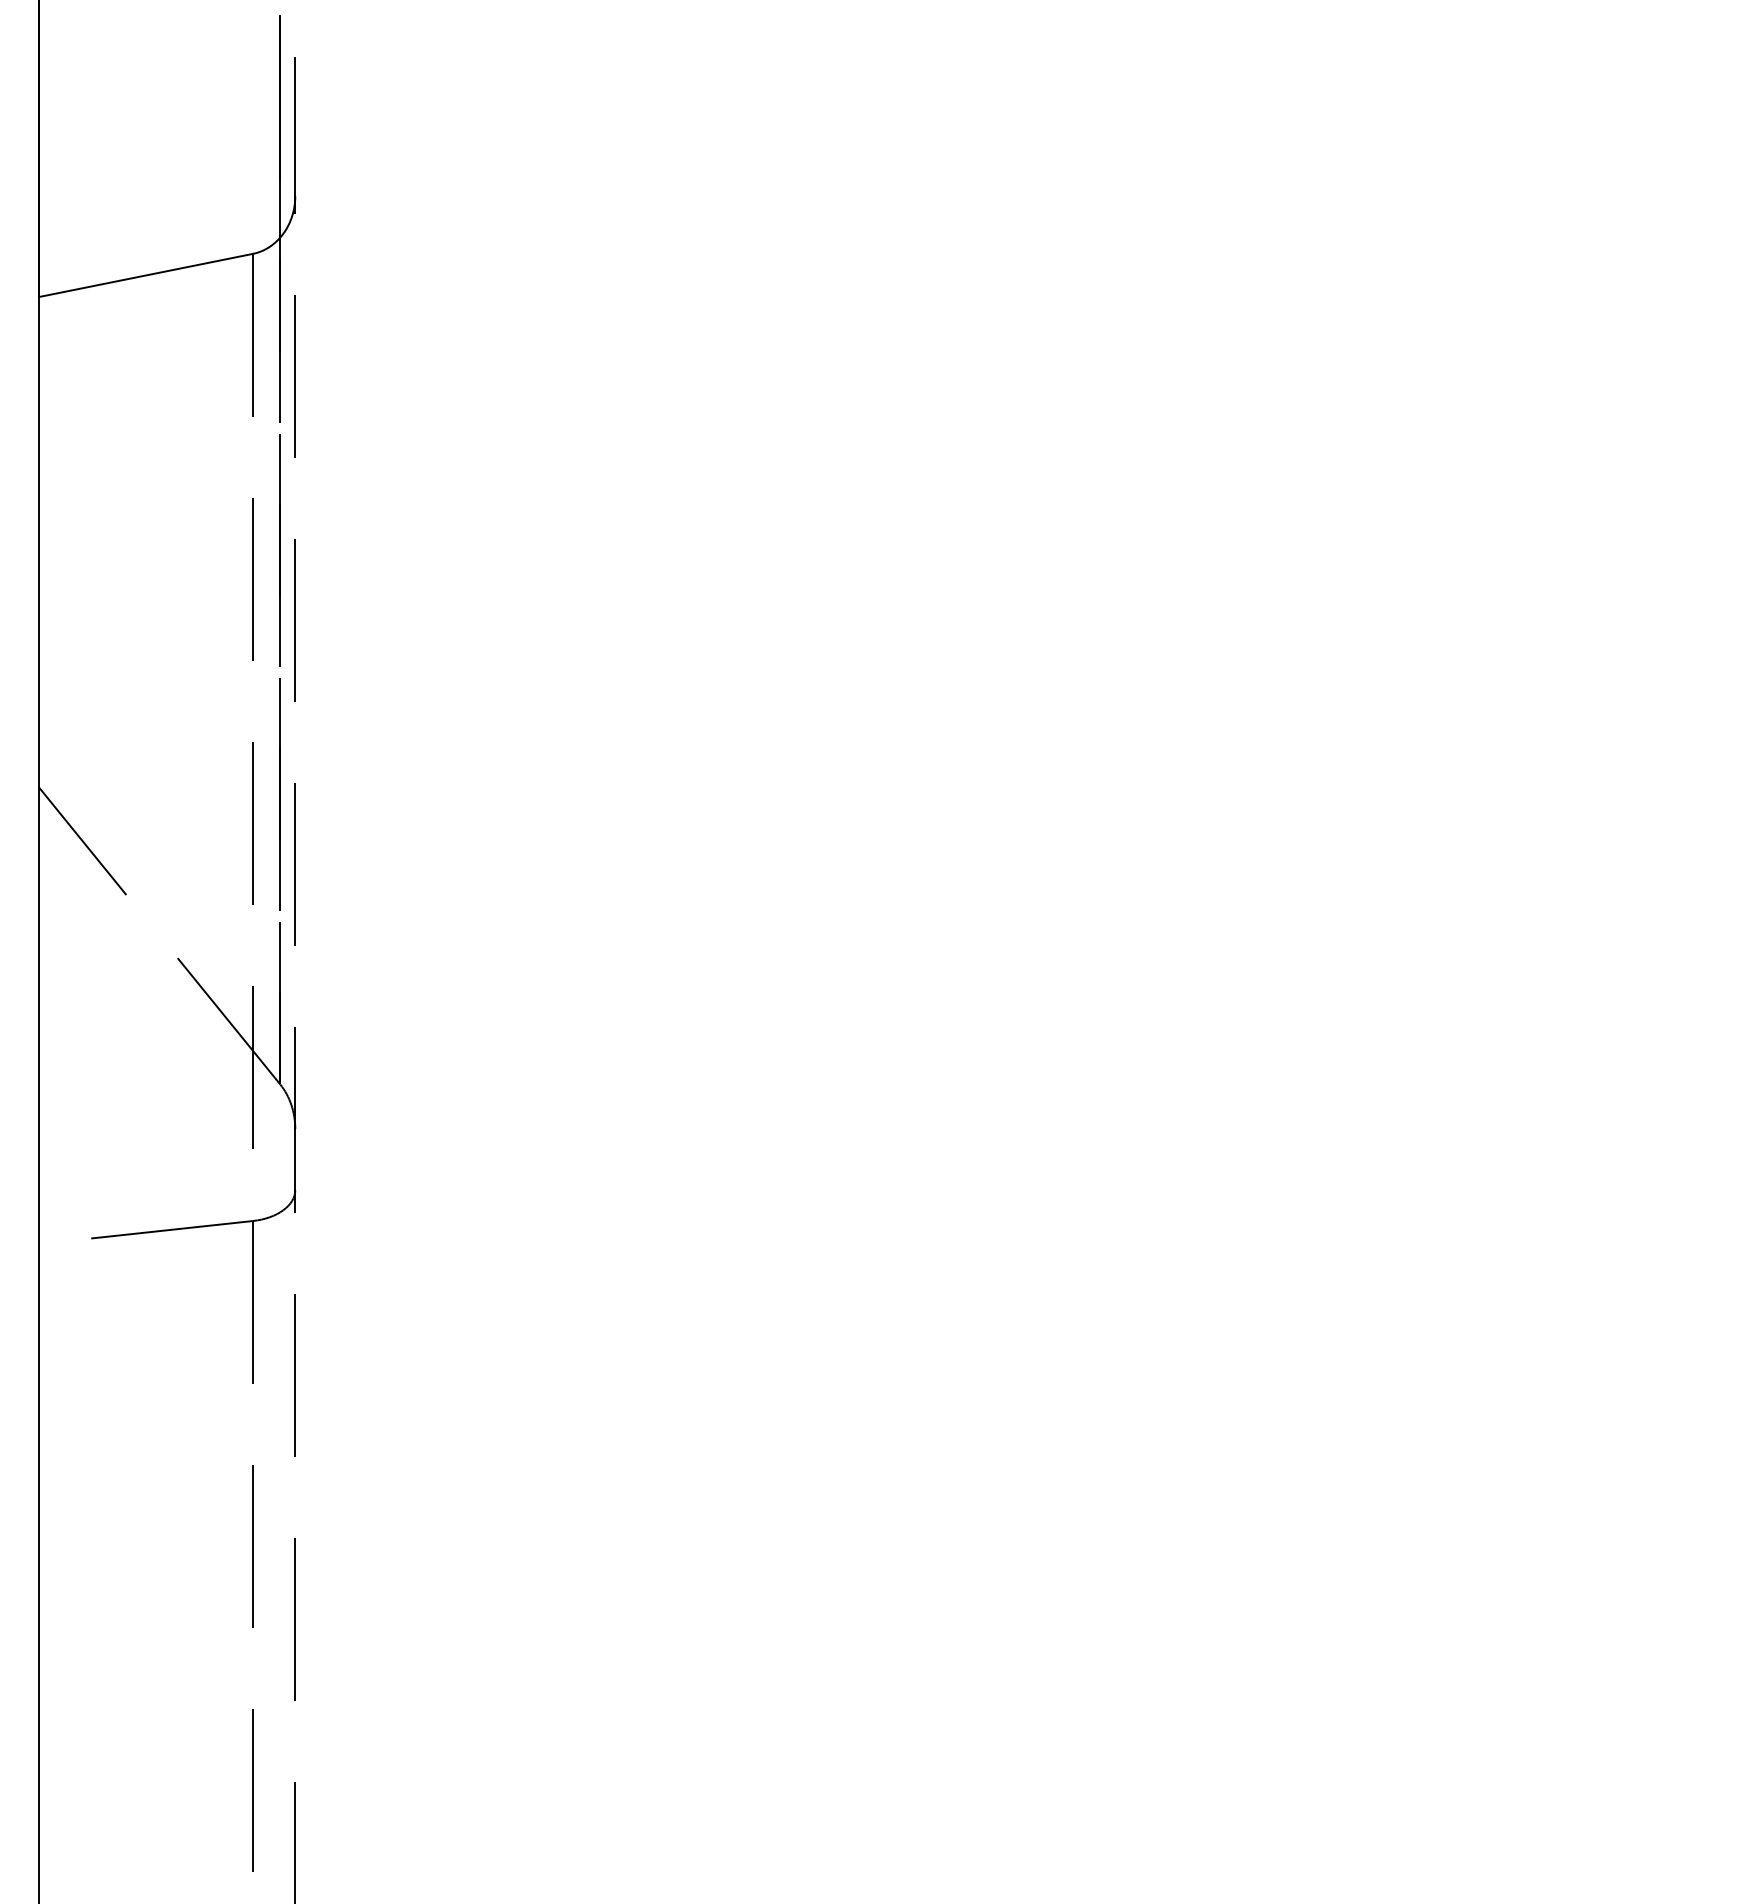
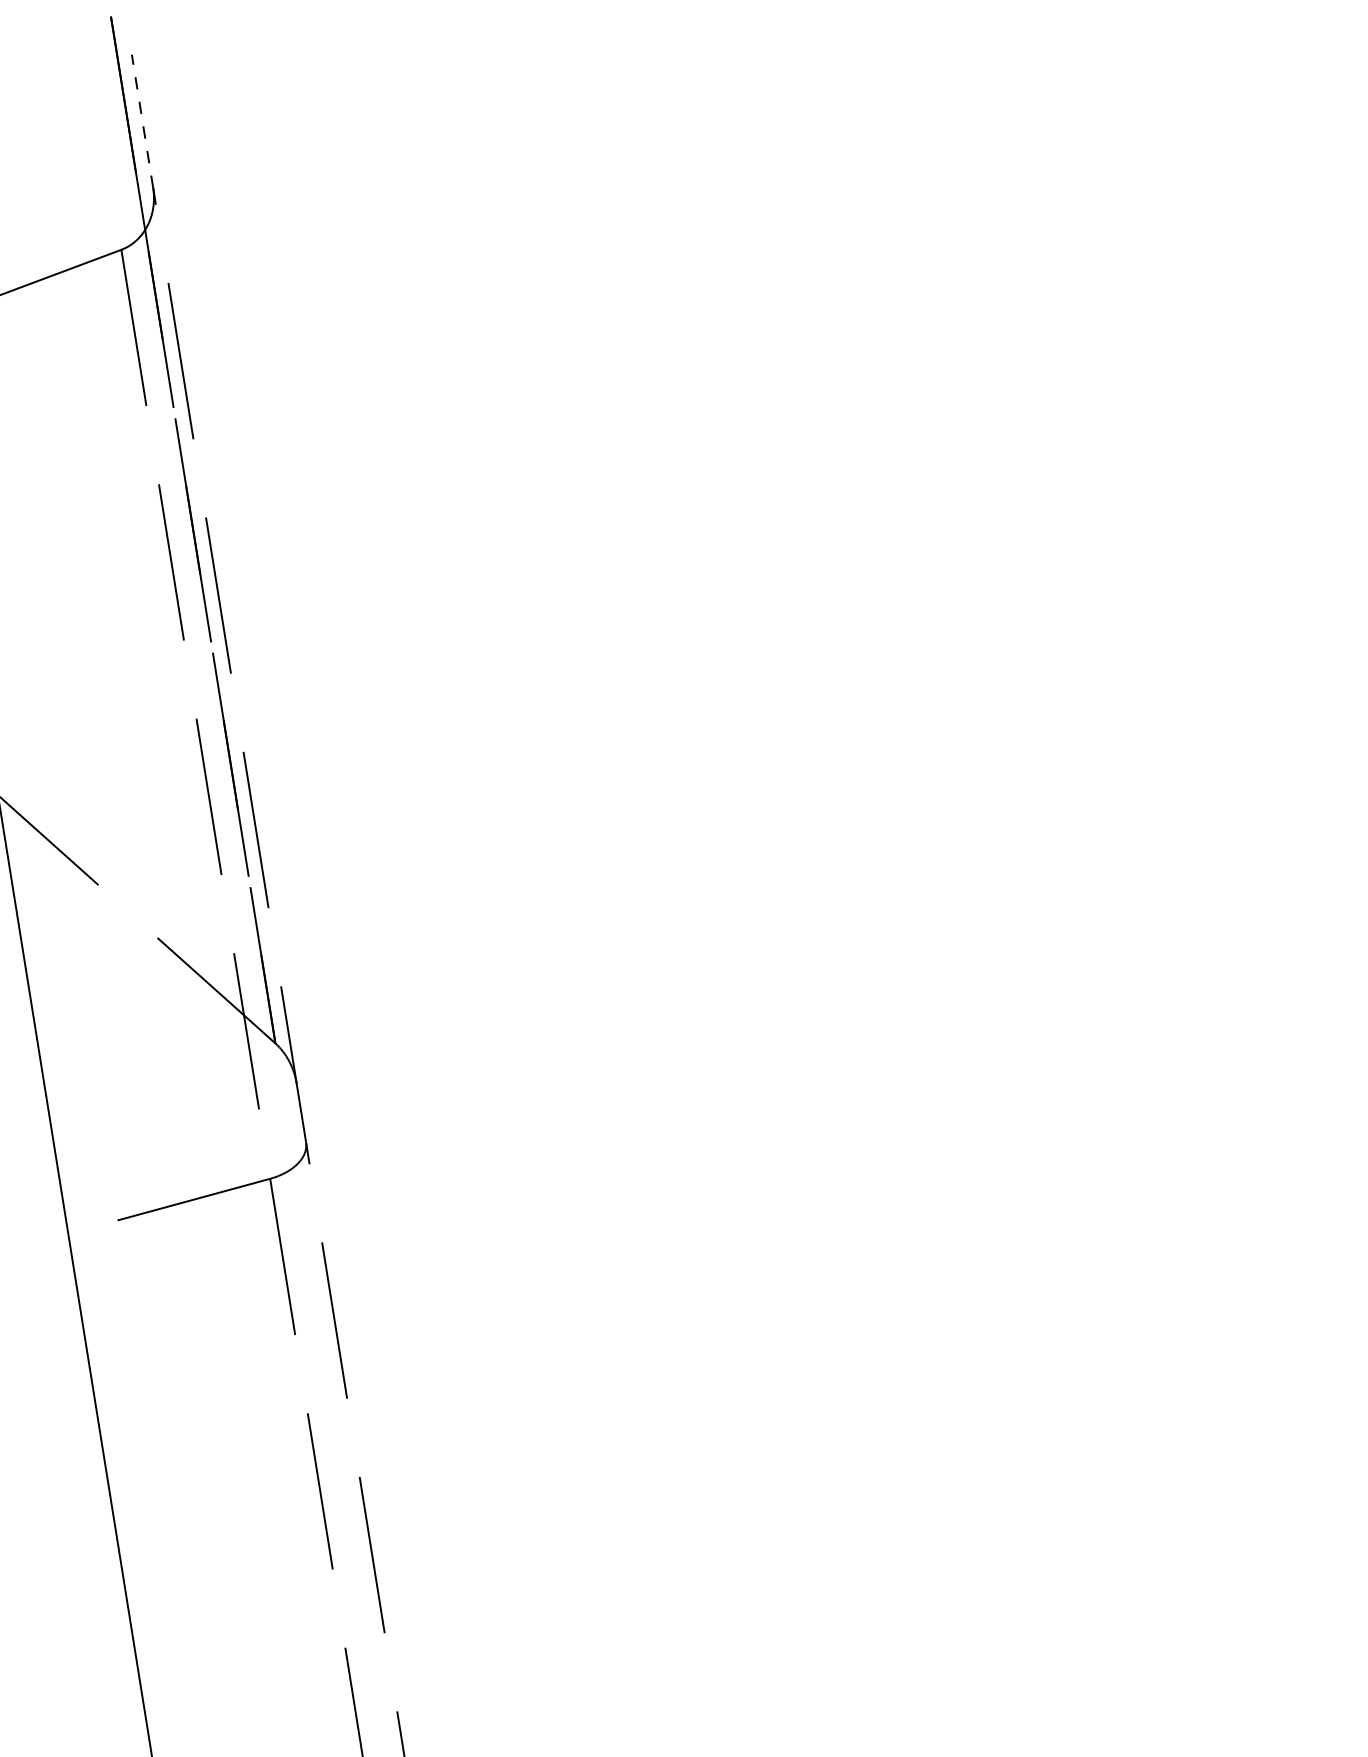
line: (295, 126) -> (142, 120), solid -> dashed

